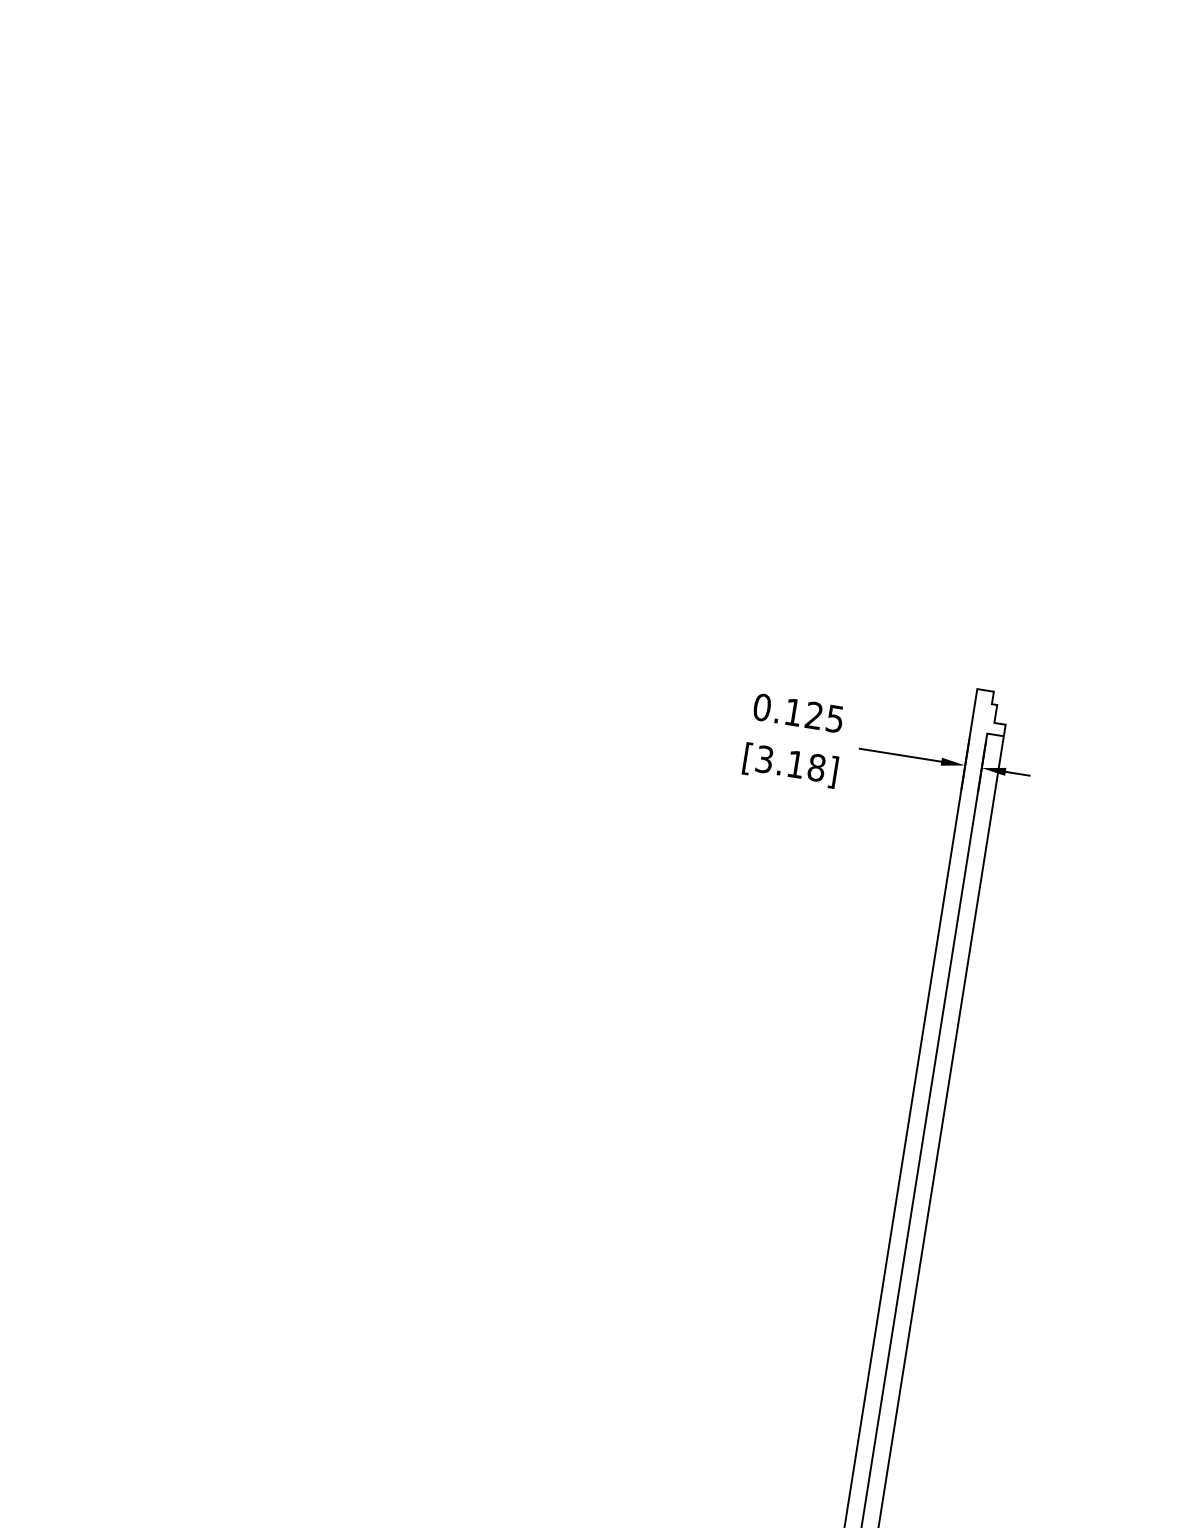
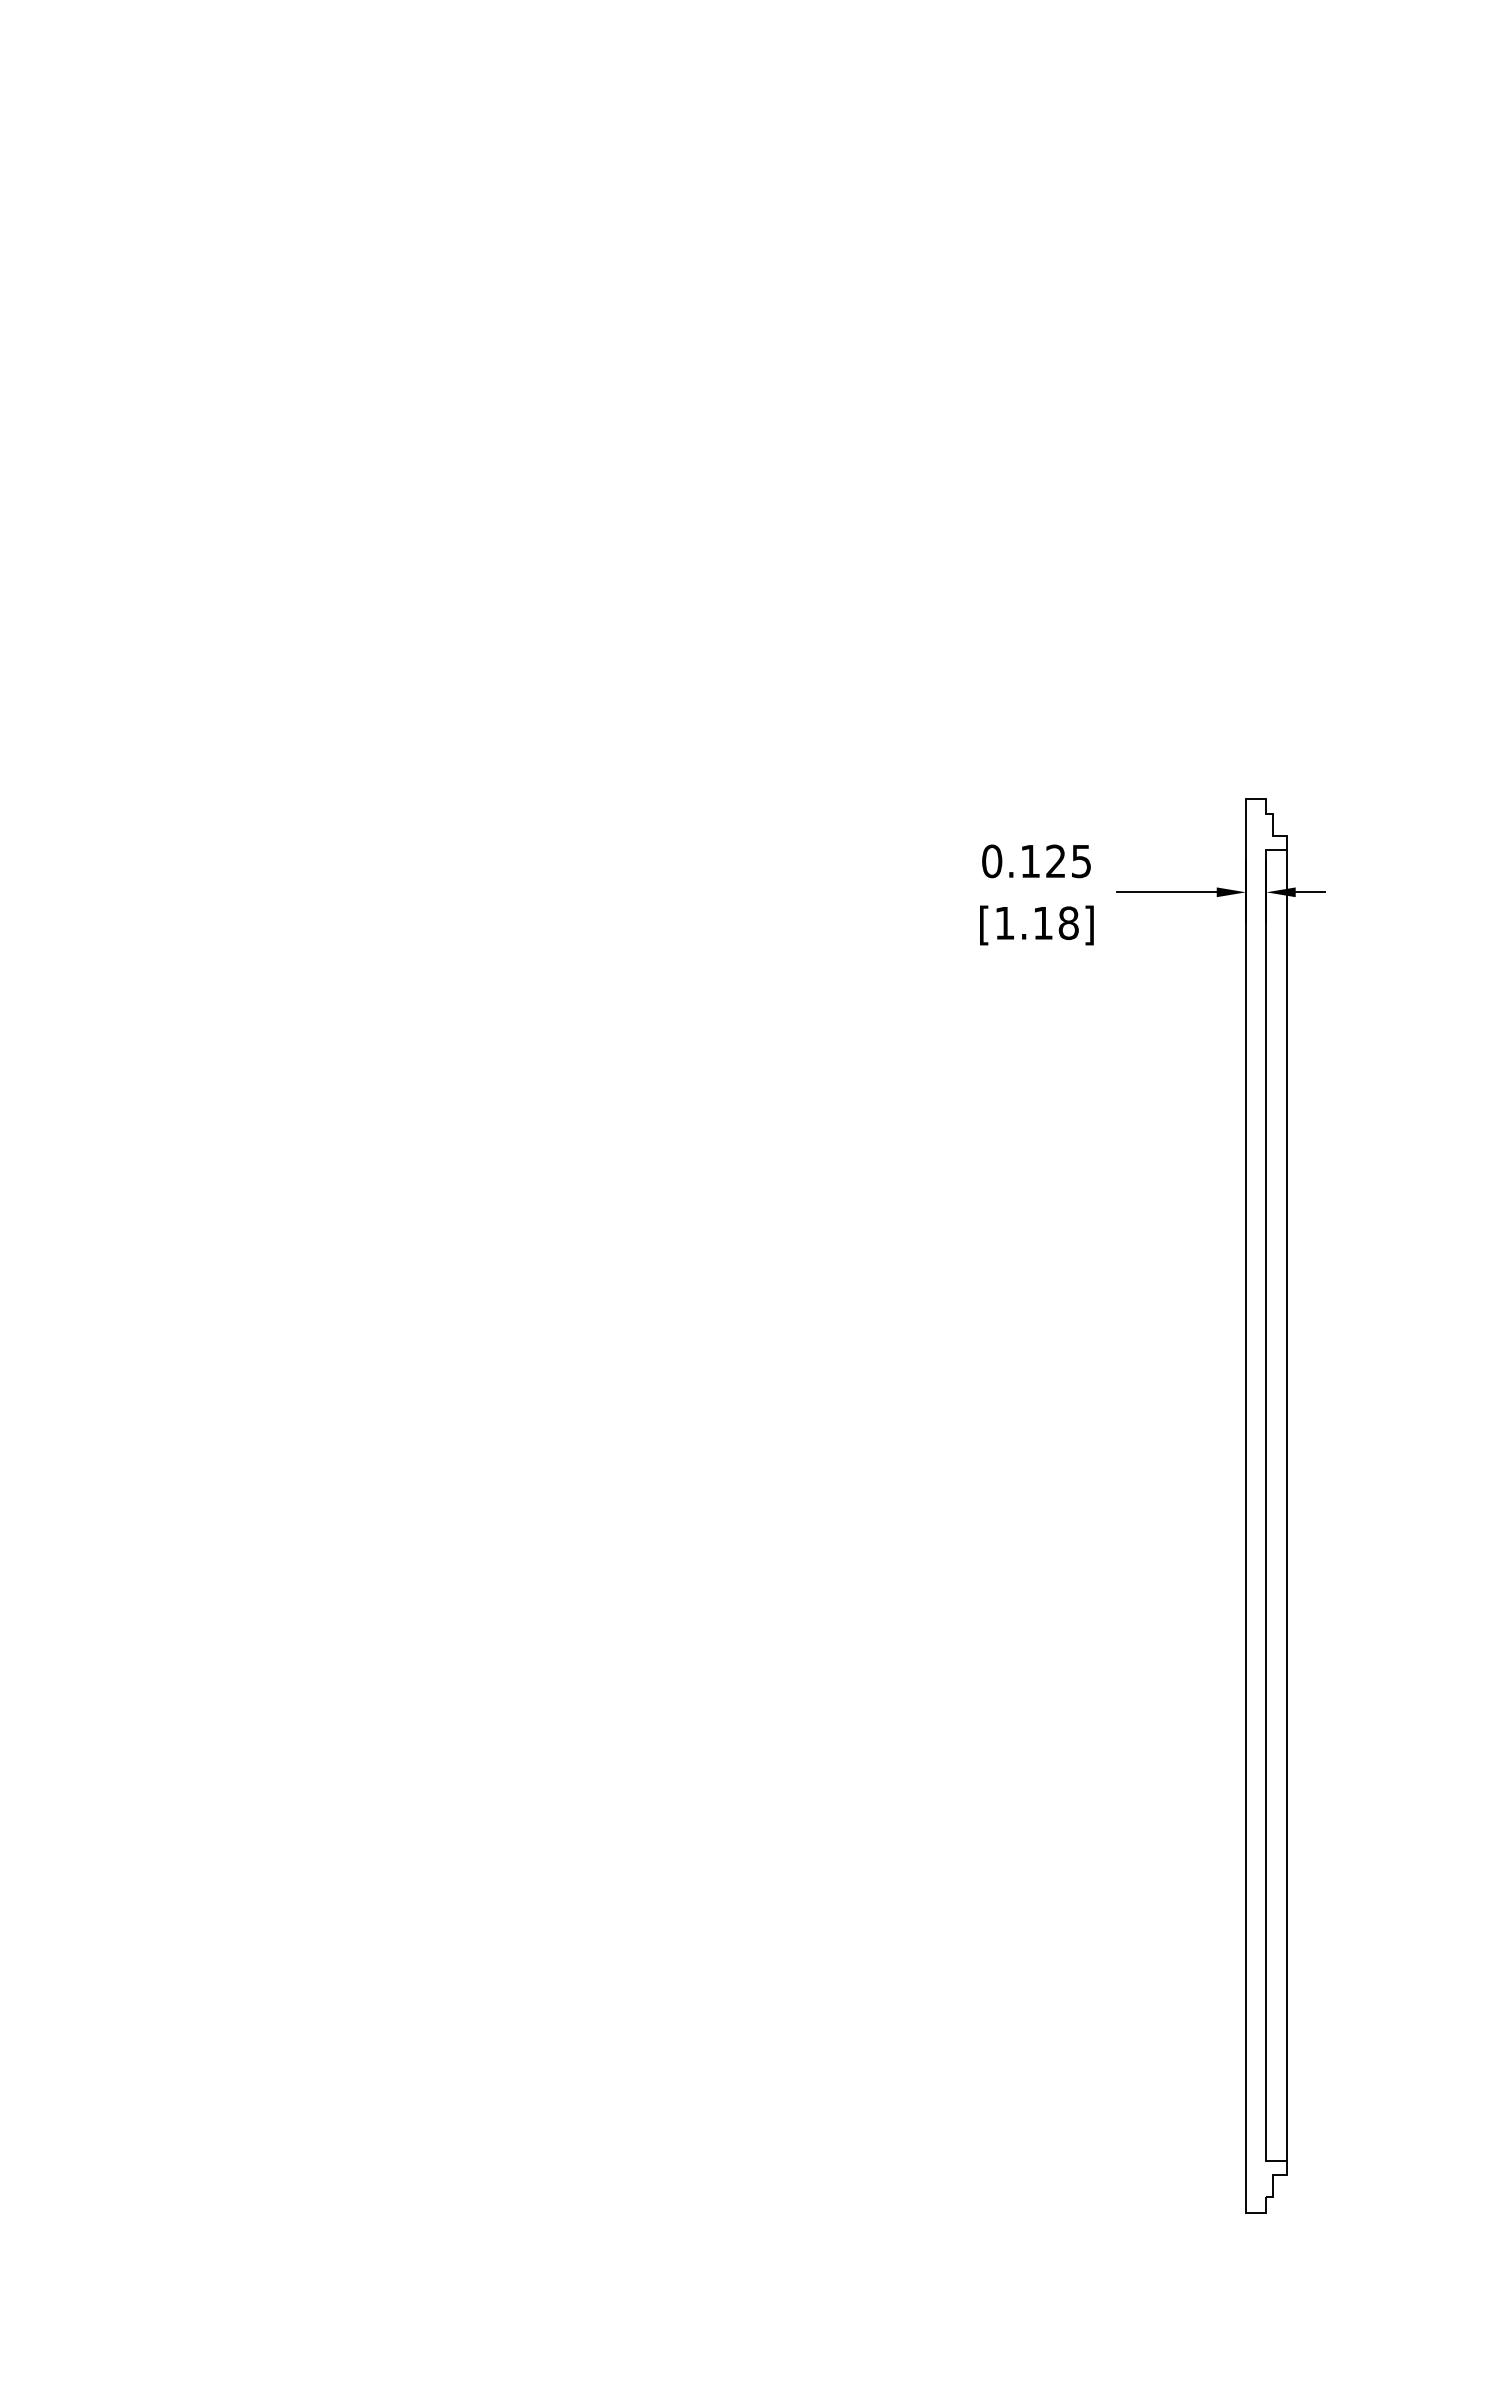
text: (764, 759) -> (1004, 923), [3.18] -> [1.18]

